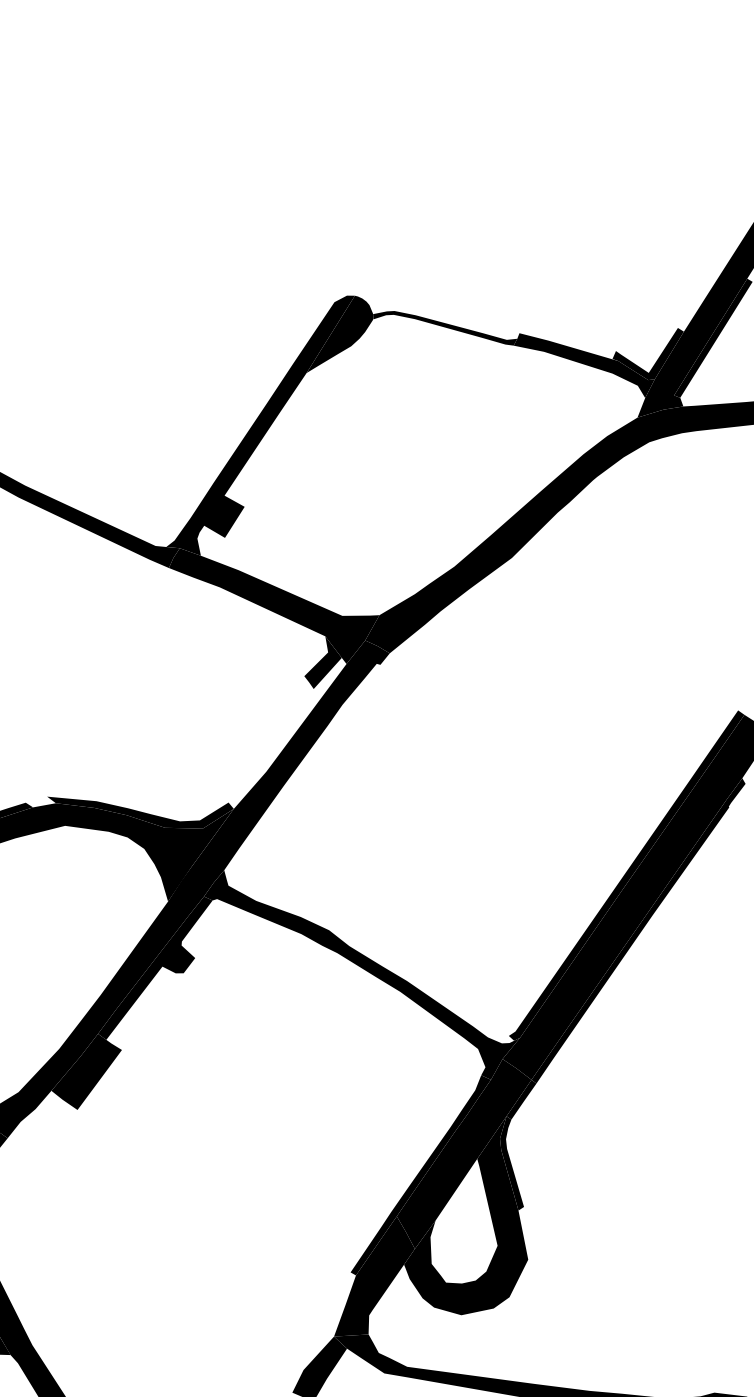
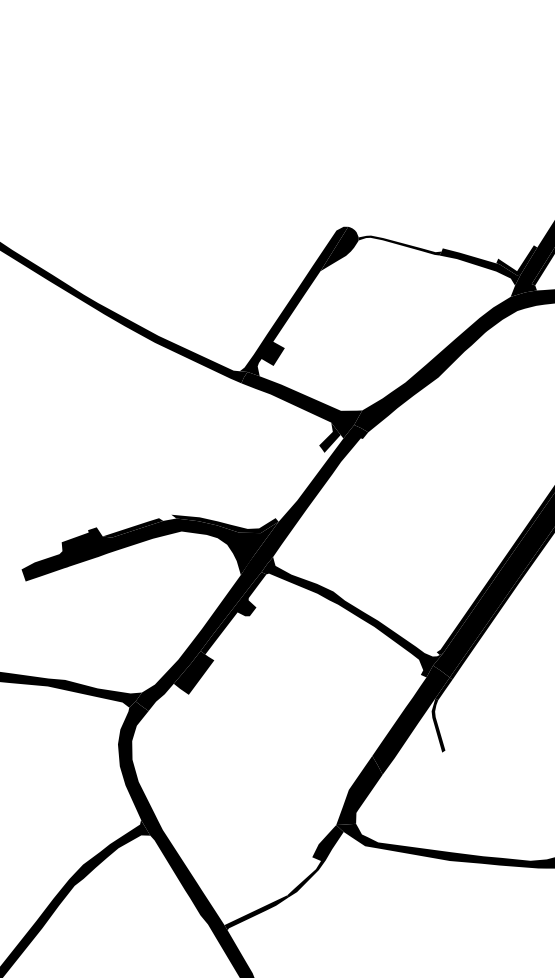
fill: (419, 1173) -> (385, 731), removed
fill: (465, 1215) -> (411, 755), removed

